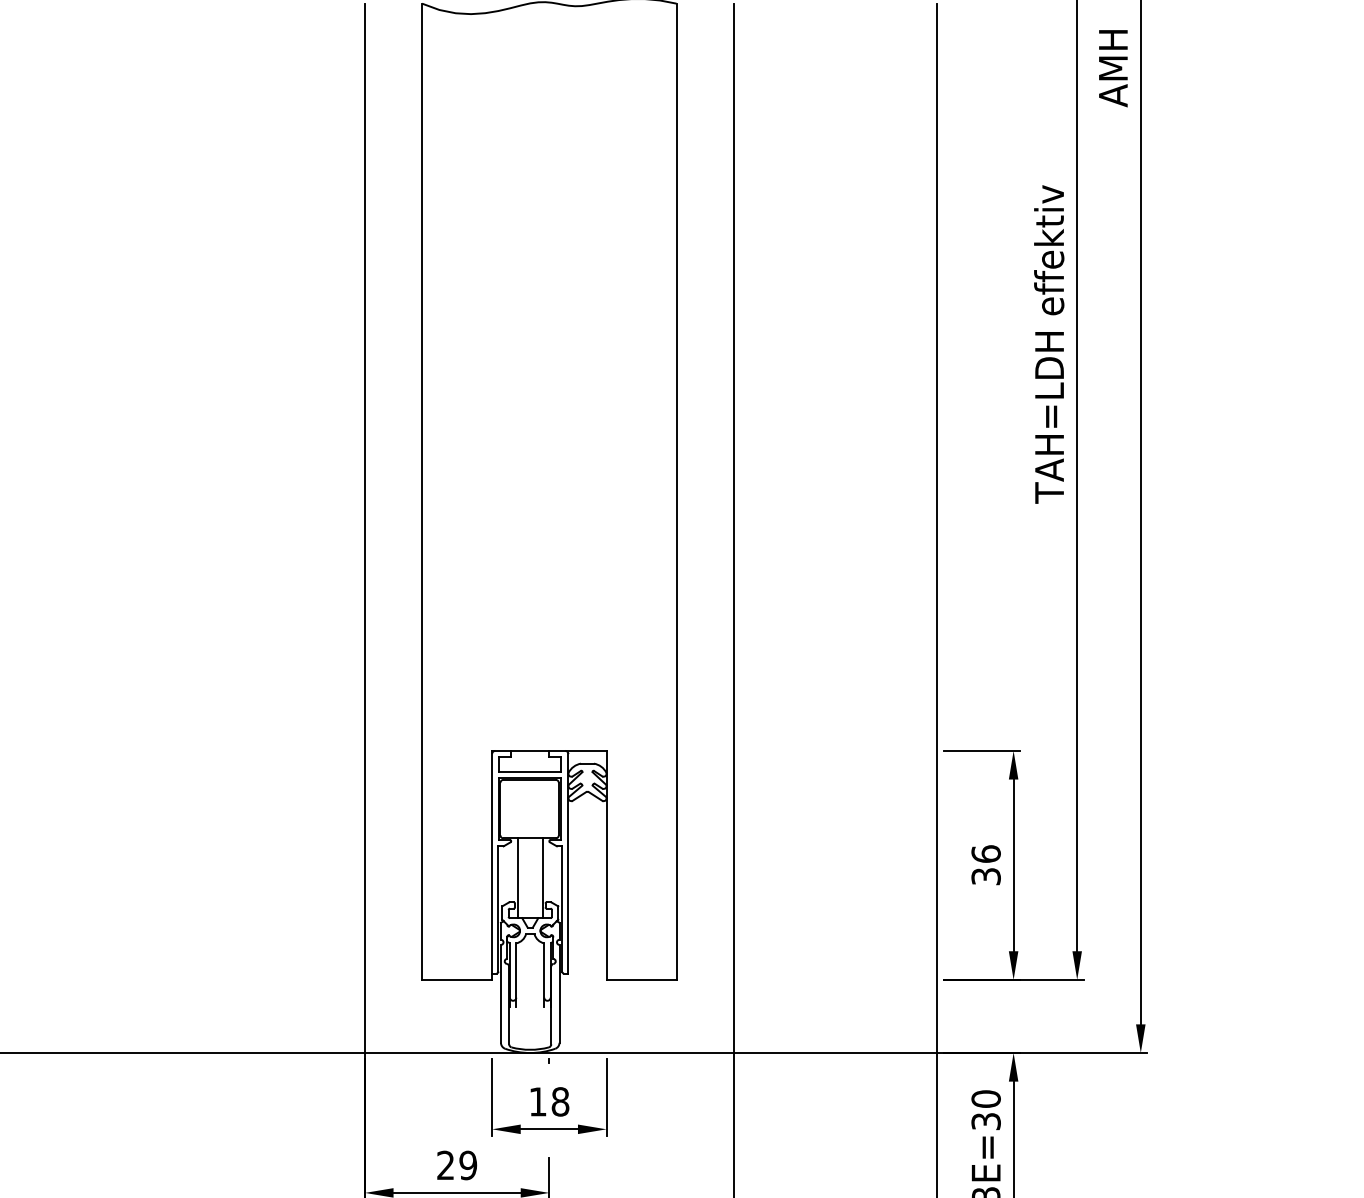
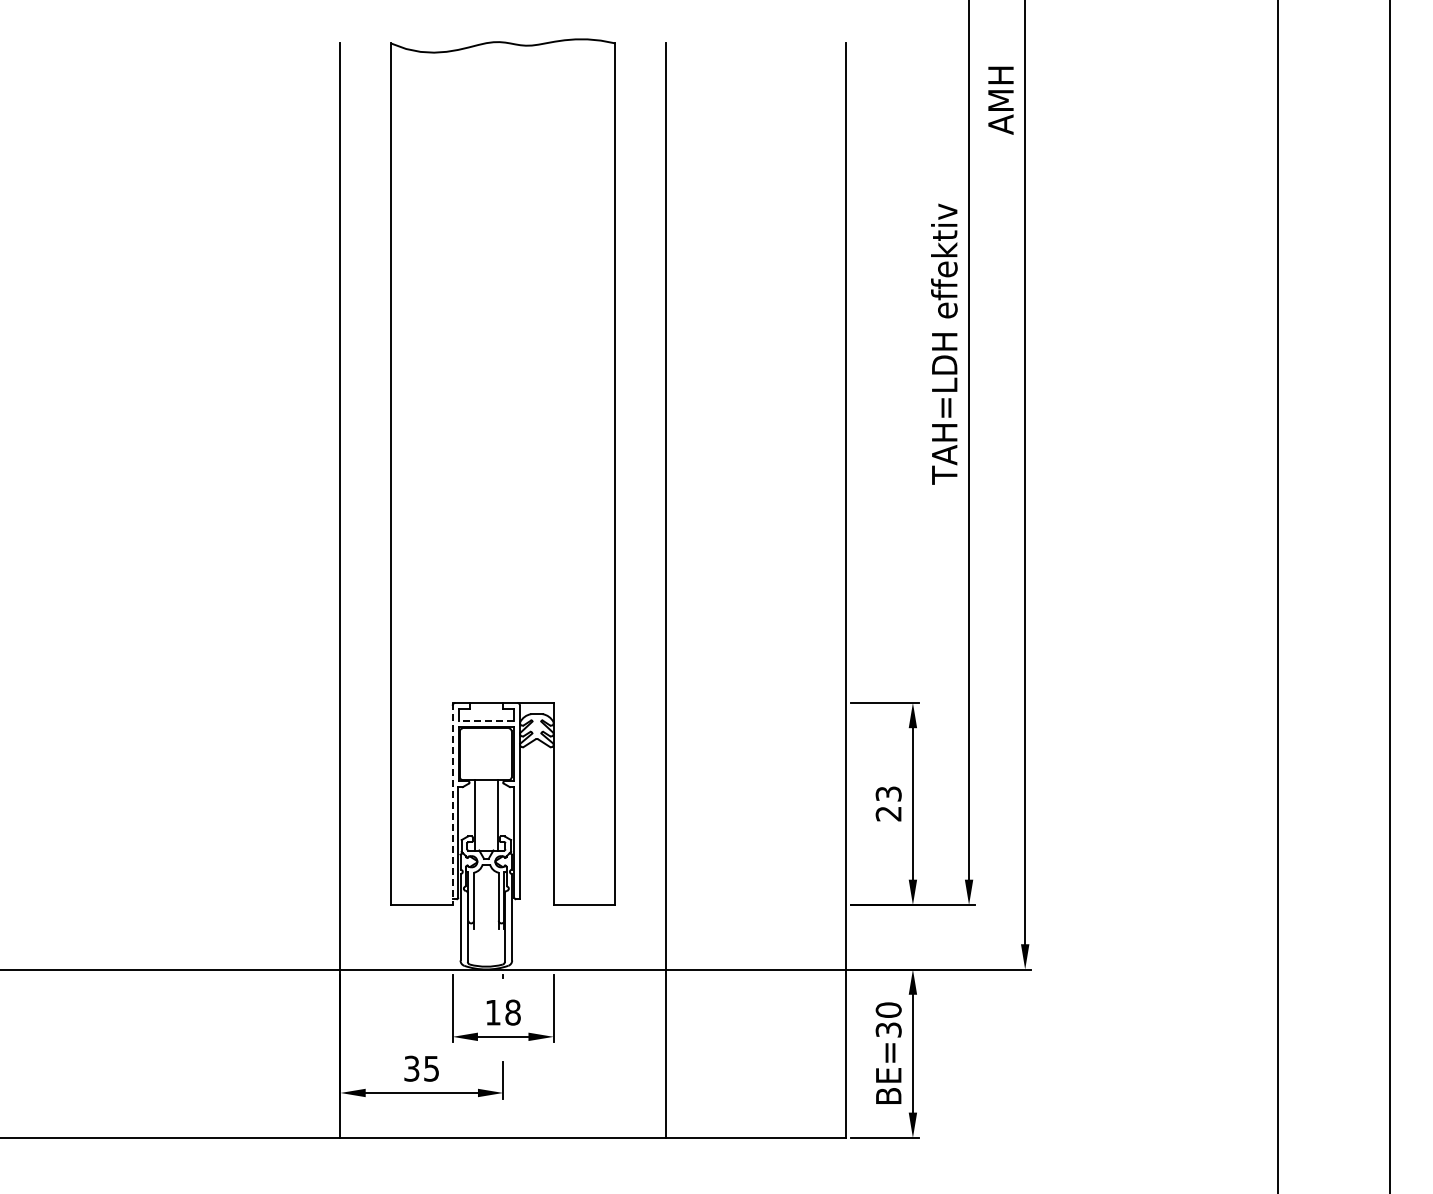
line: (529, 771) -> (485, 721), solid -> dashed
text: (985, 864) -> (888, 803), 36 -> 23
line: (491, 866) -> (452, 804), solid -> dashed
text: (456, 1165) -> (421, 1068), 29 -> 35

